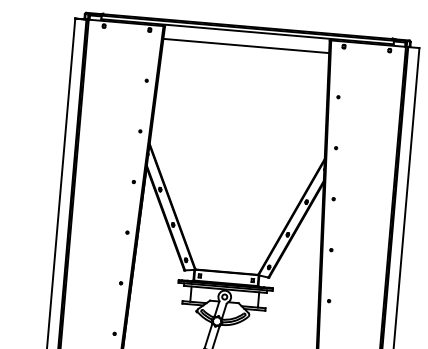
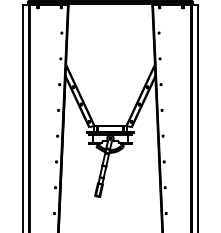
line: (246, 46) -> (110, 11), removed

